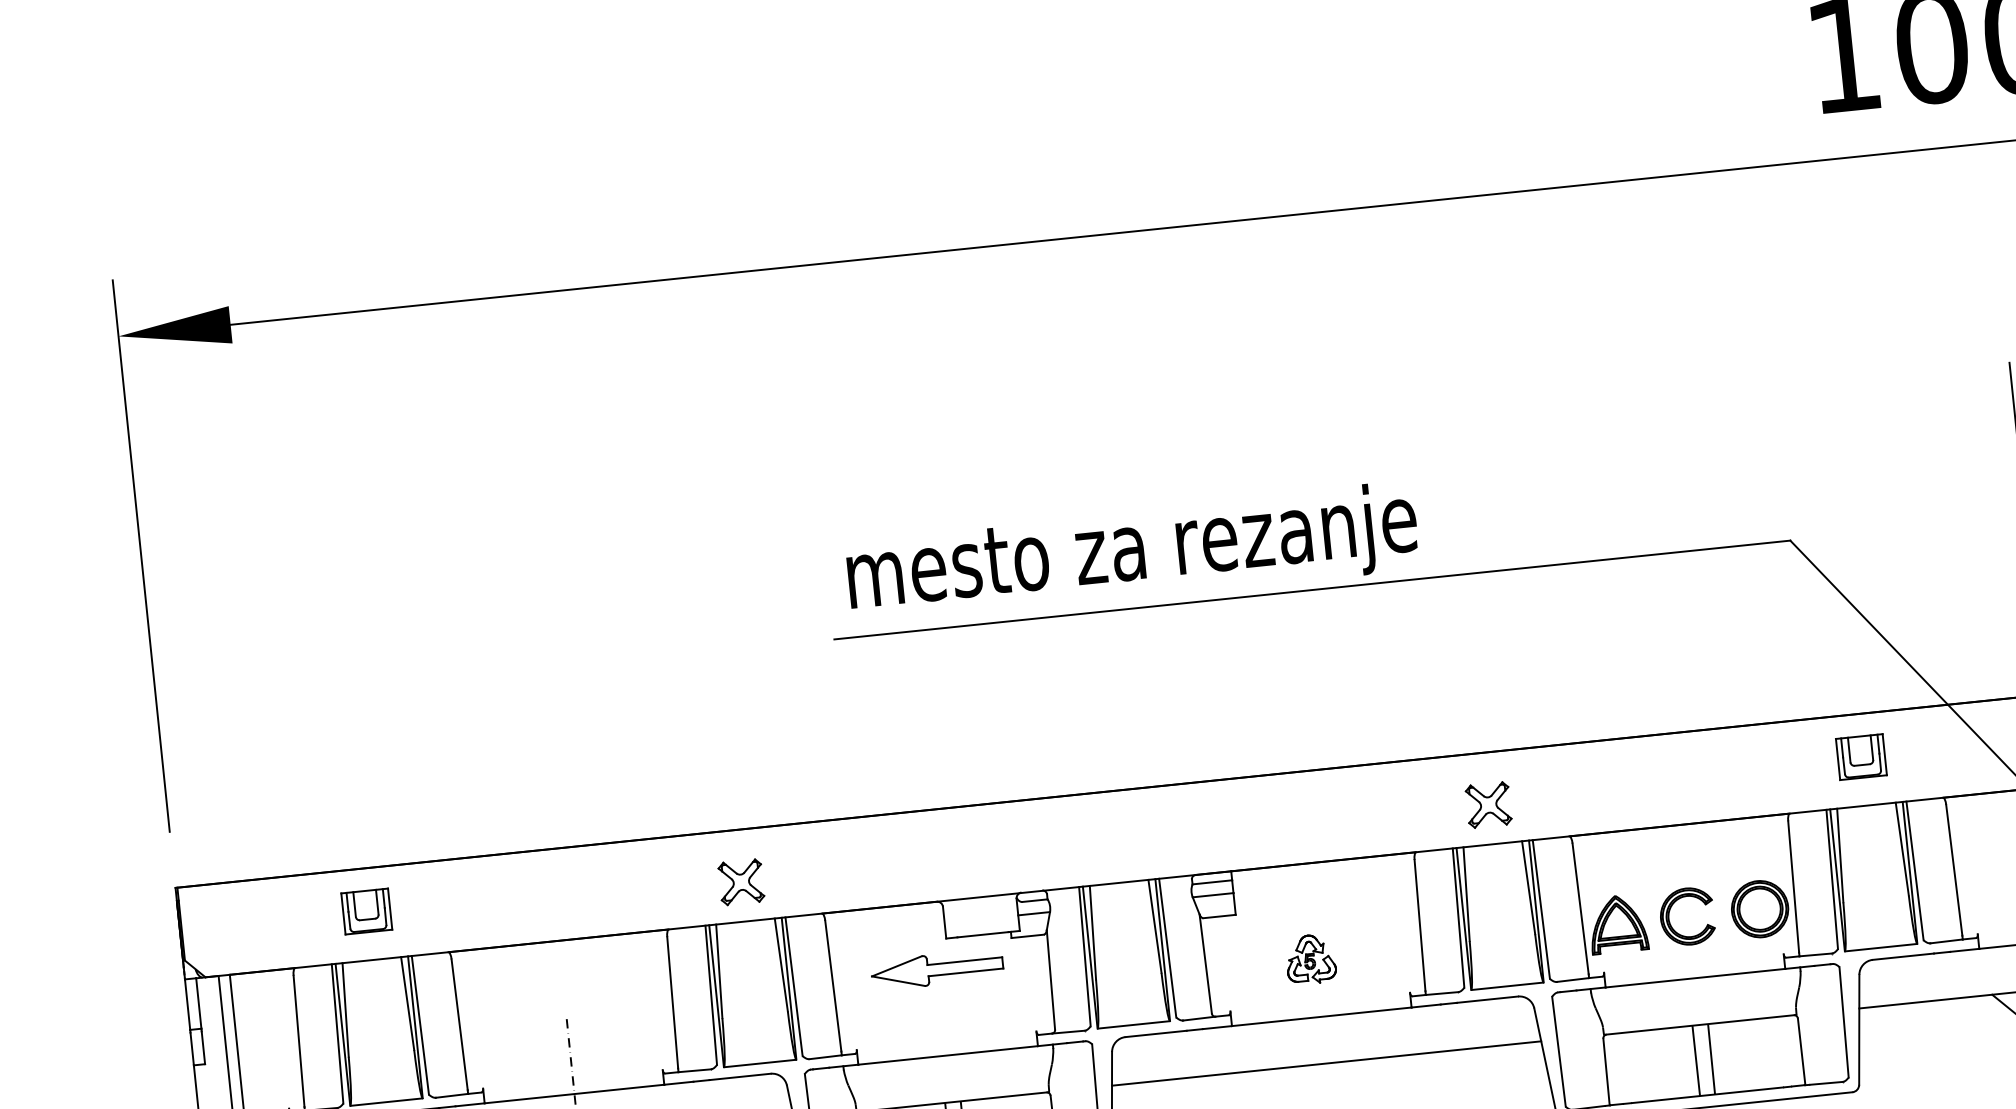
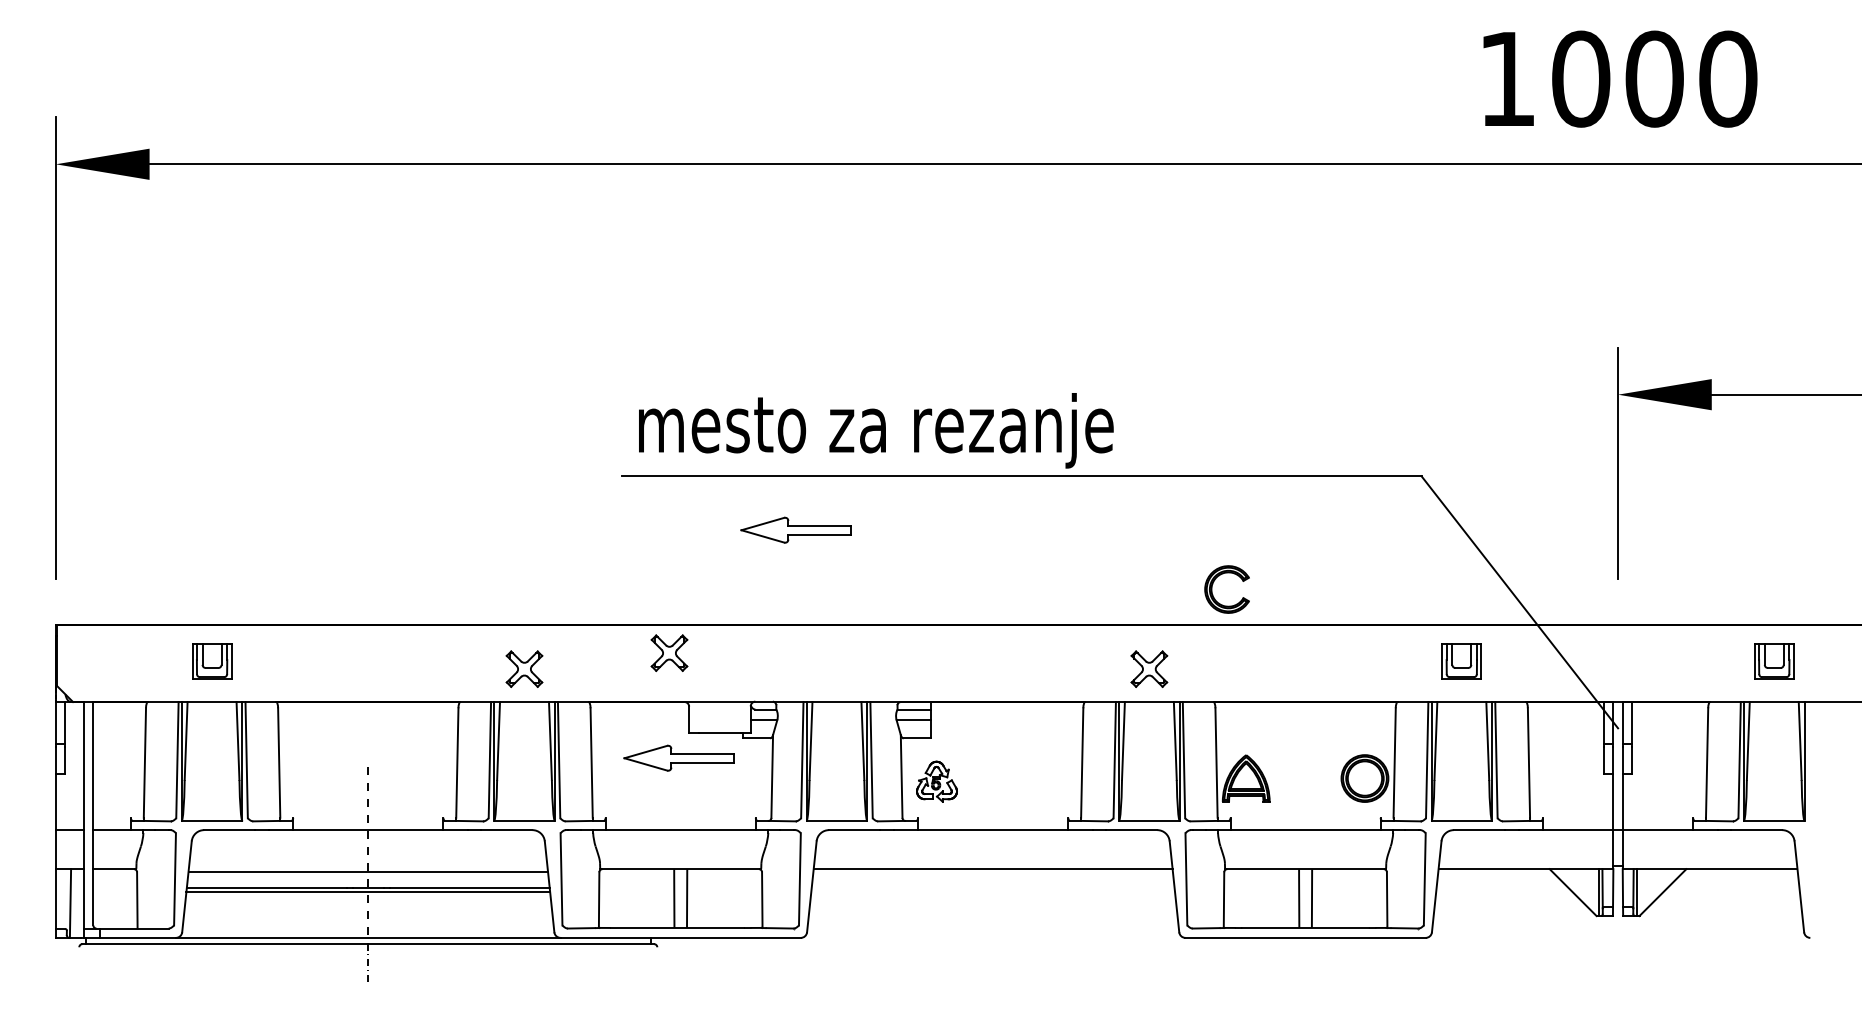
part: (1048, 681) -> (795, 529), added
part: (912, 844) -> (669, 652), added
part: (1670, 912) -> (1213, 584), moved
part: (1310, 959) -> (936, 781), moved

